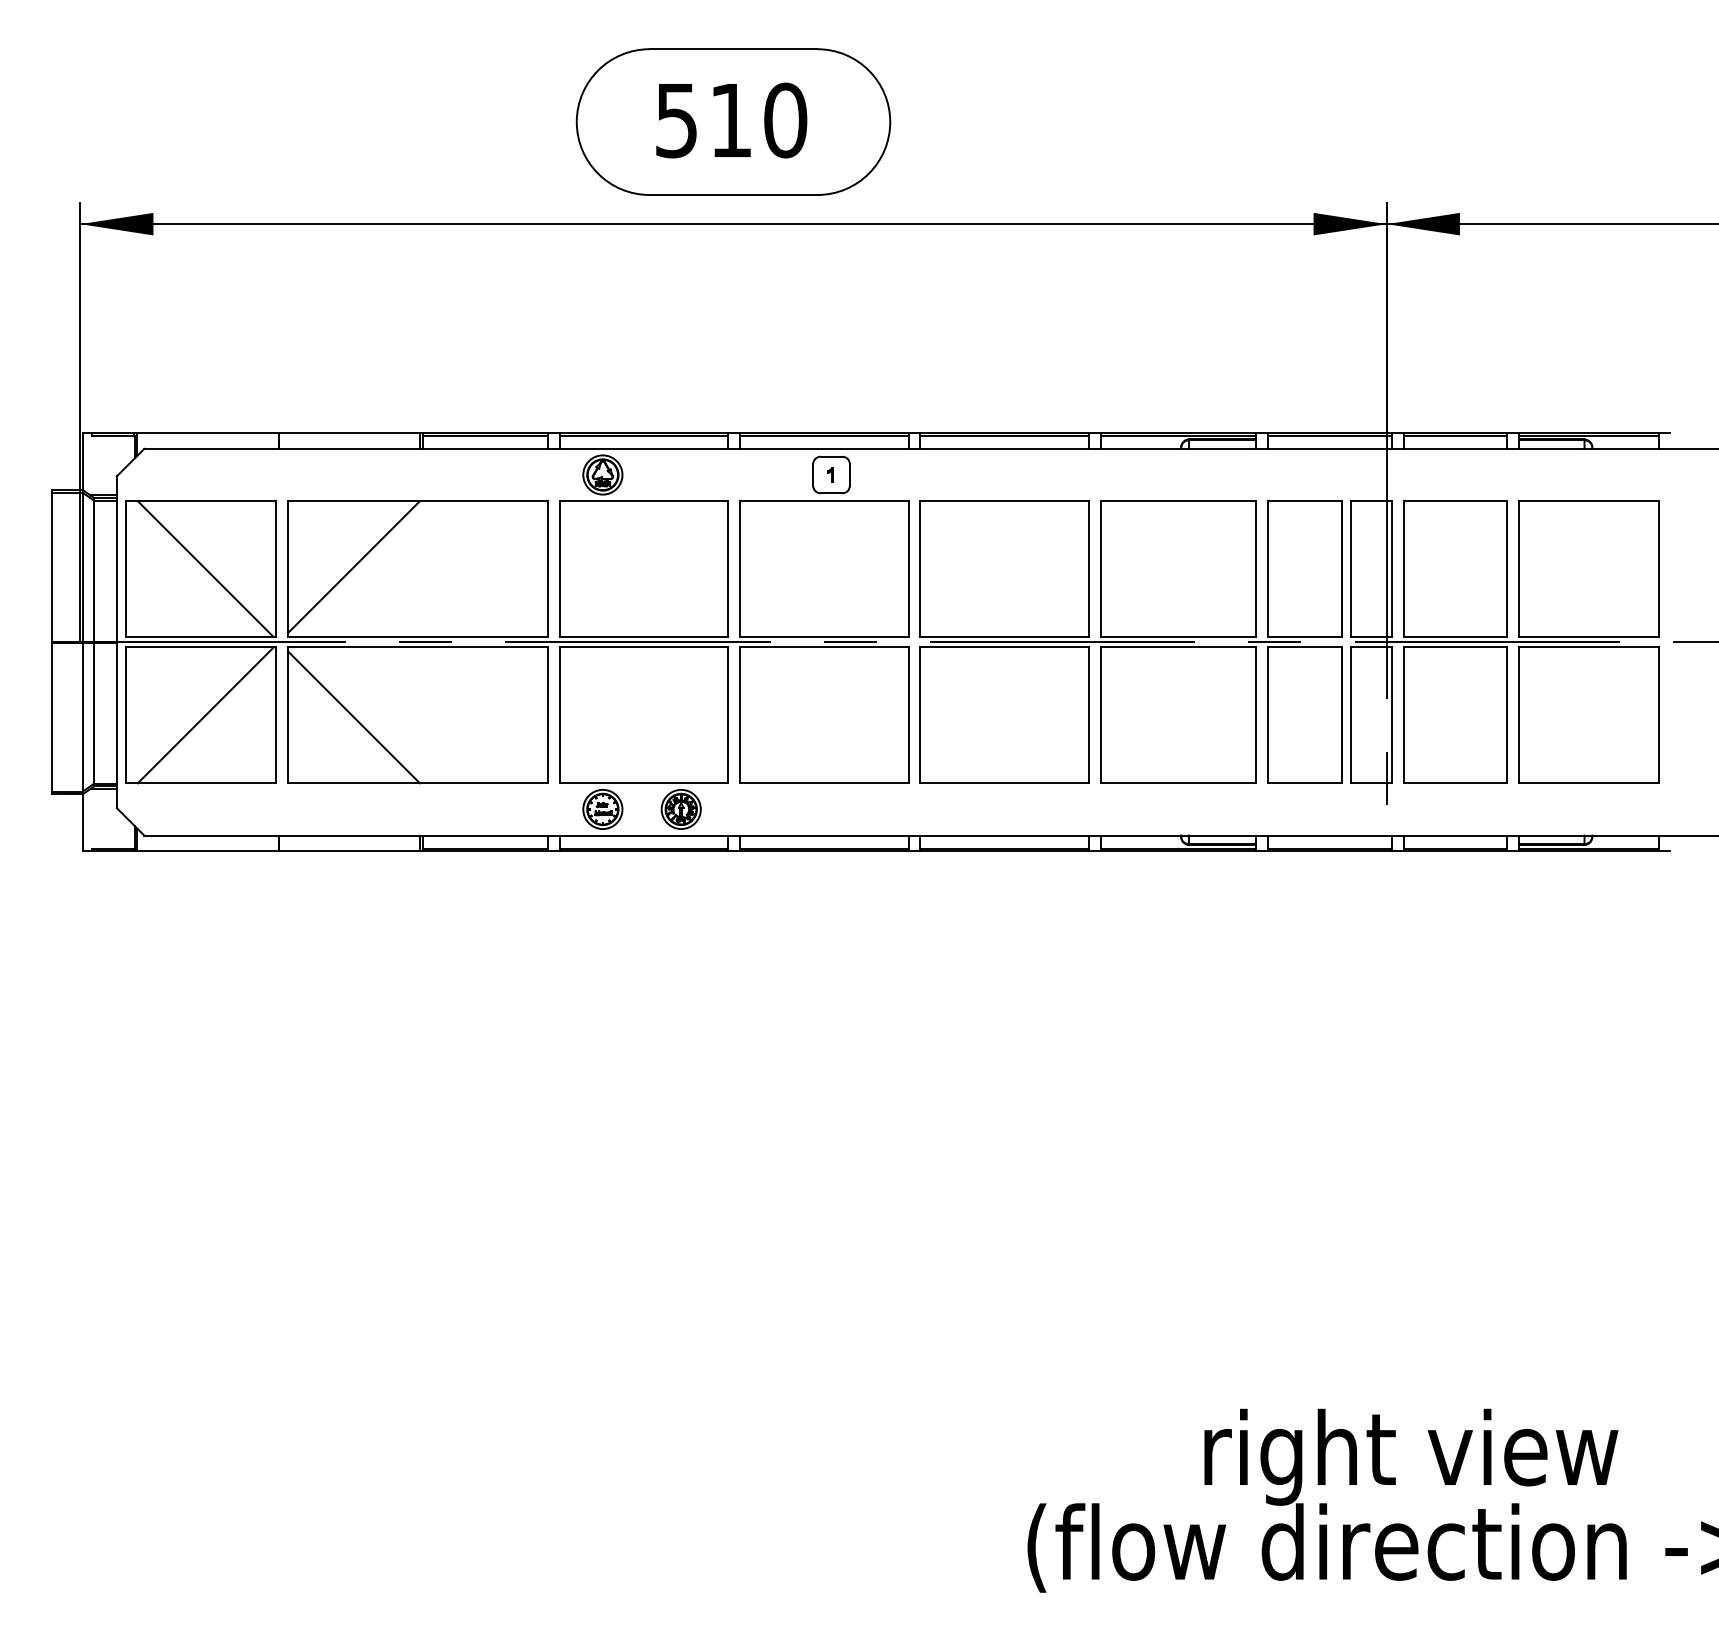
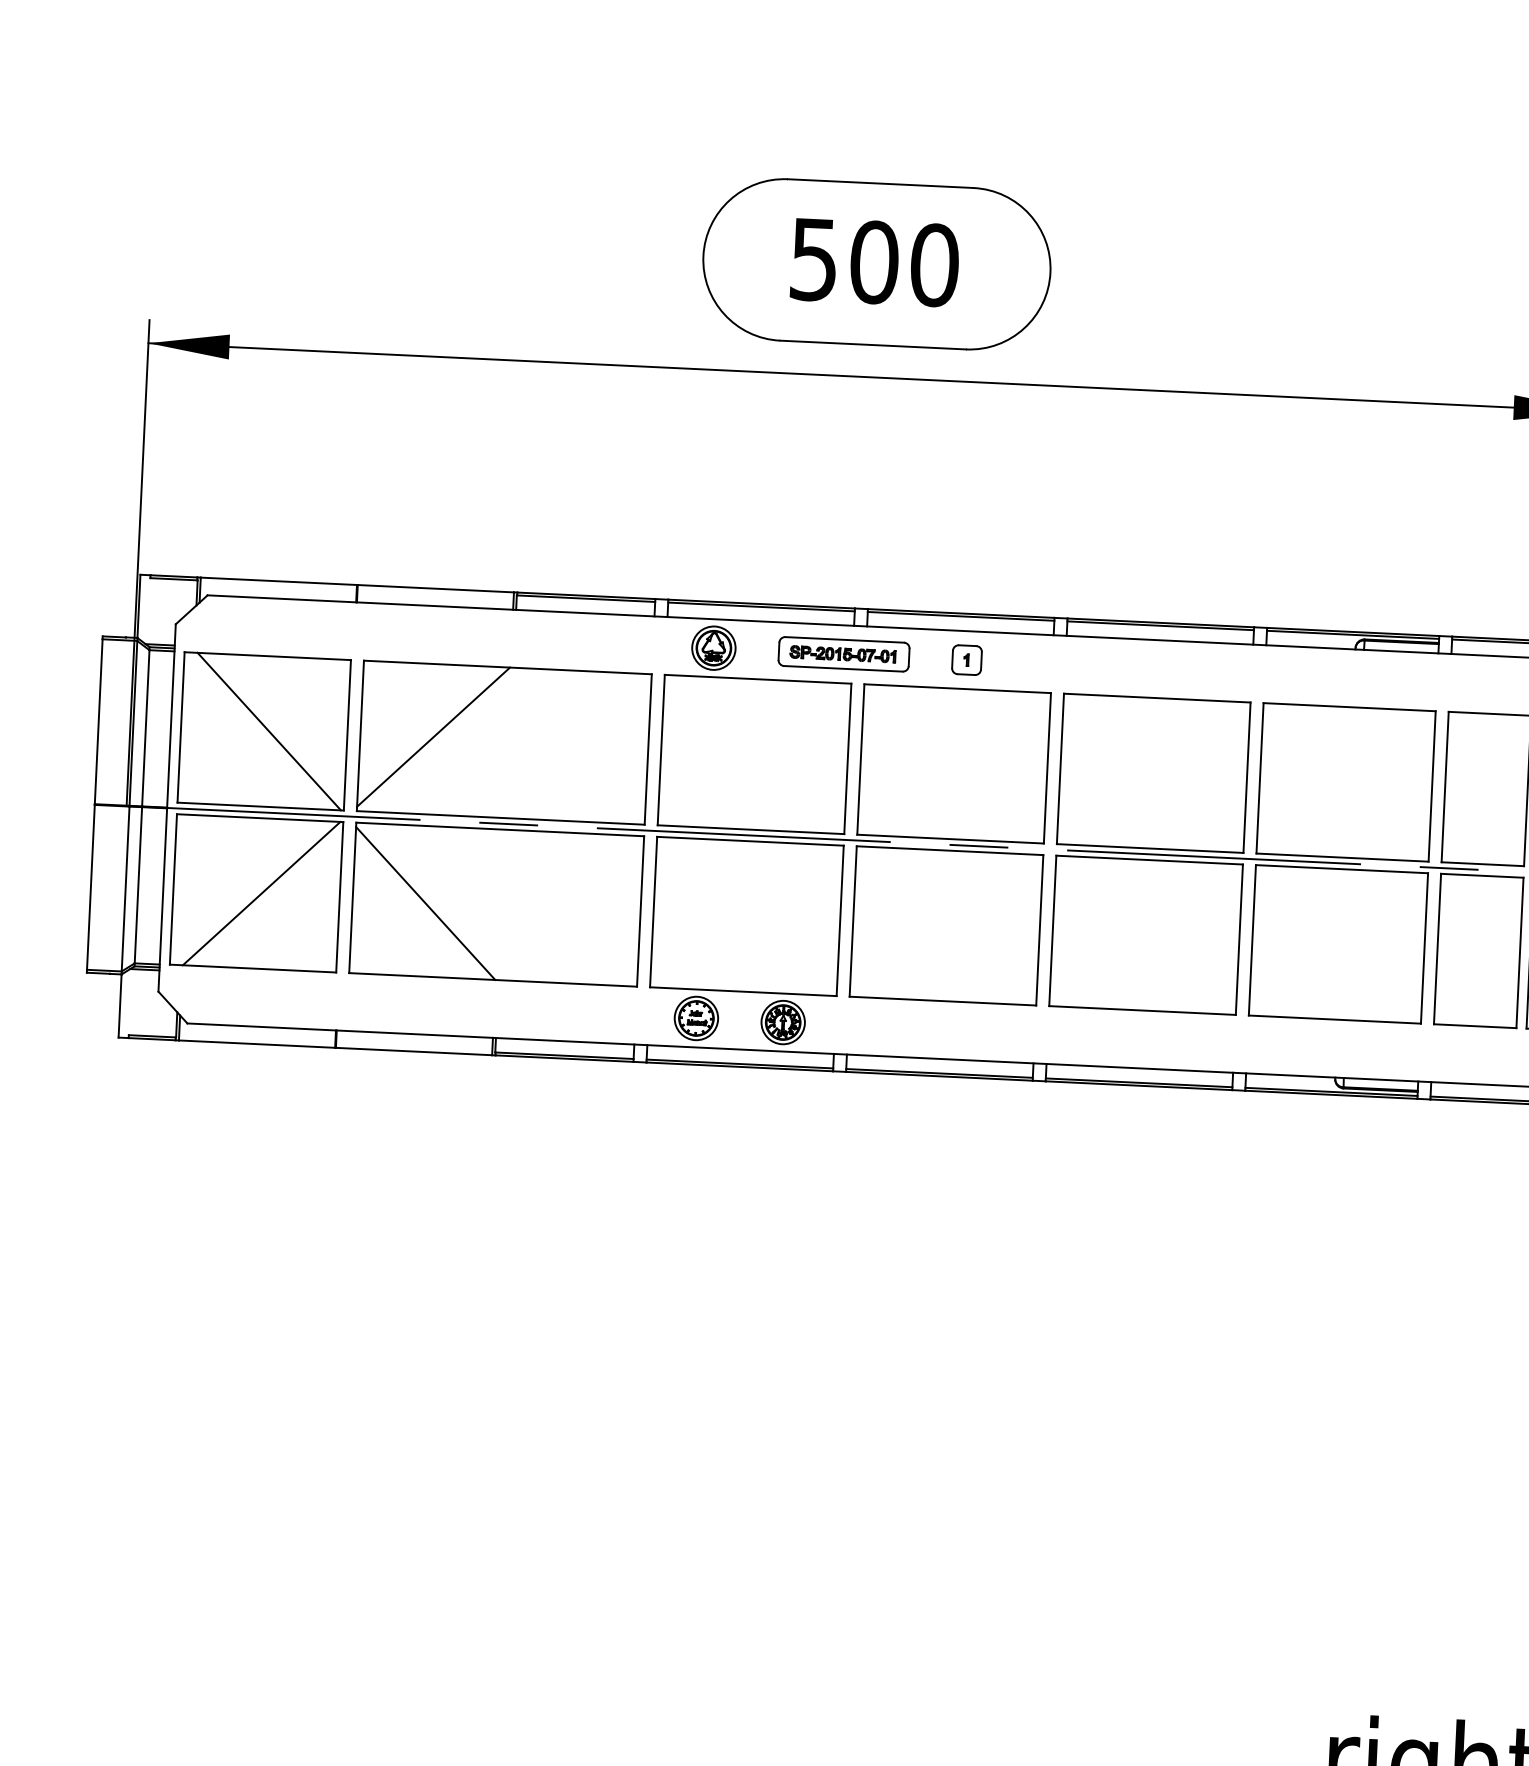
text: (730, 120) -> (873, 262), 510 -> 500
part: (720, 474) -> (844, 653), added
part: (831, 474) -> (967, 659), size x0.71

